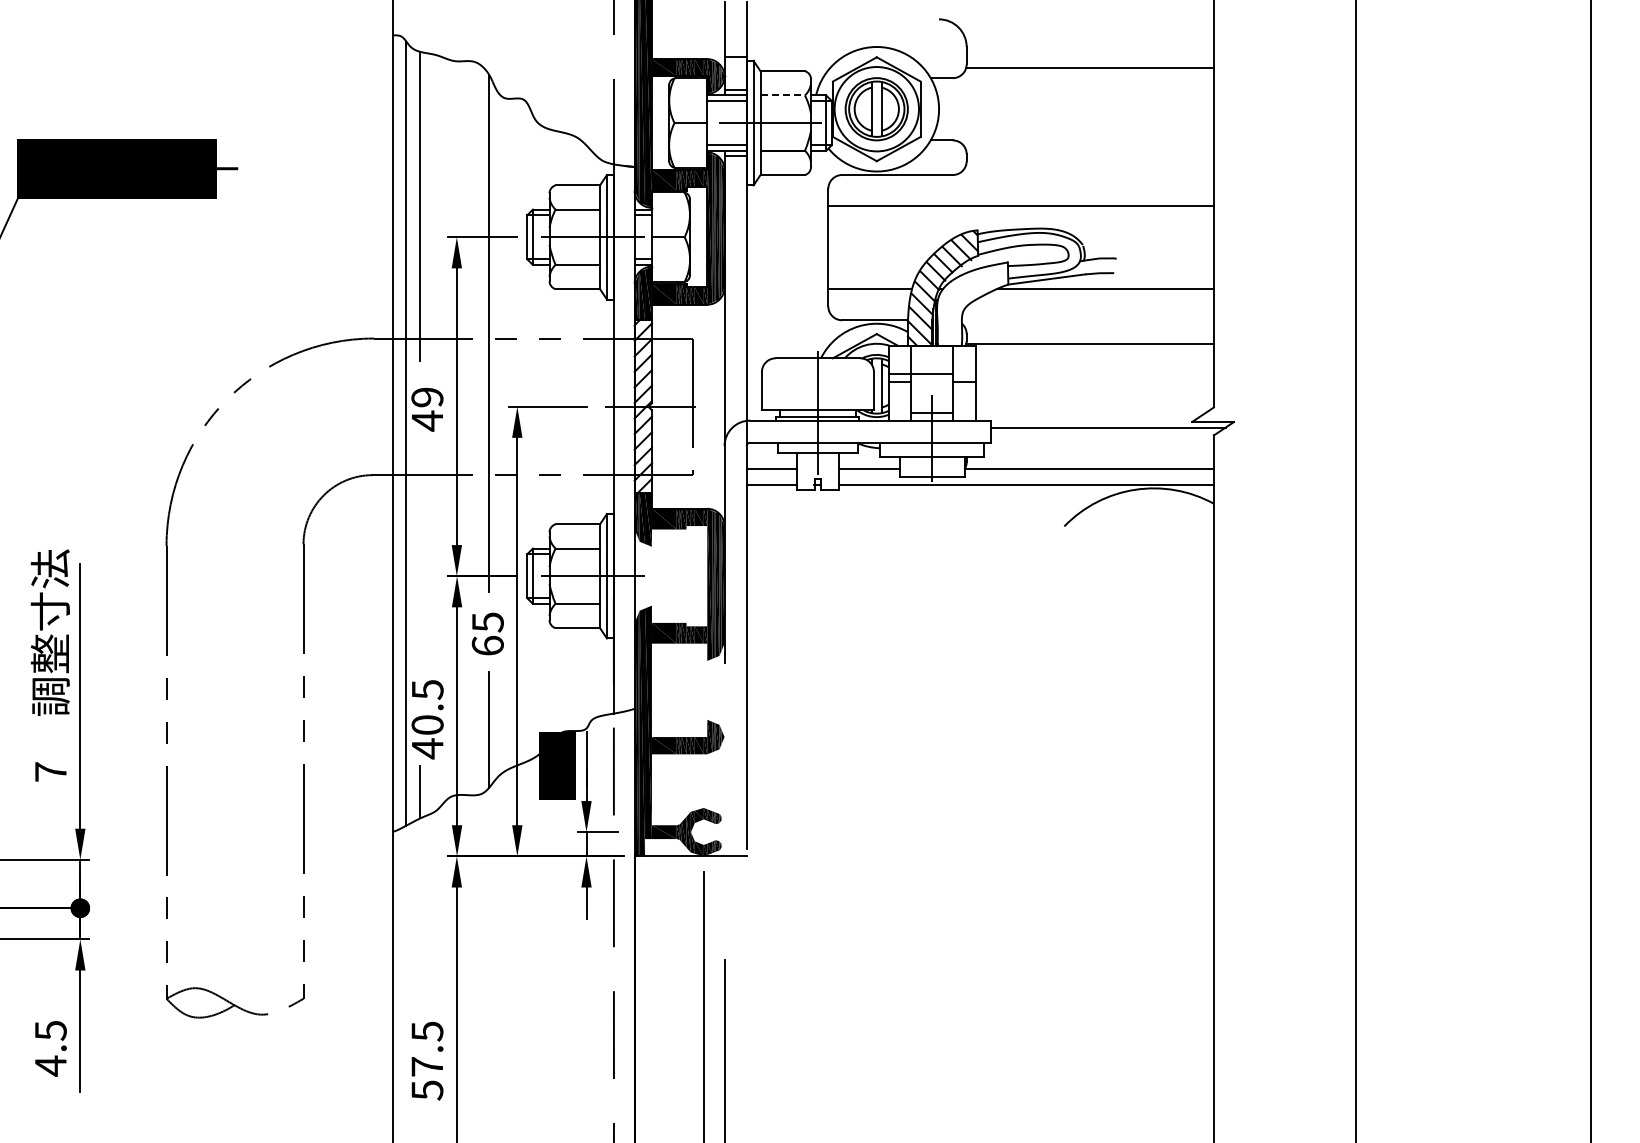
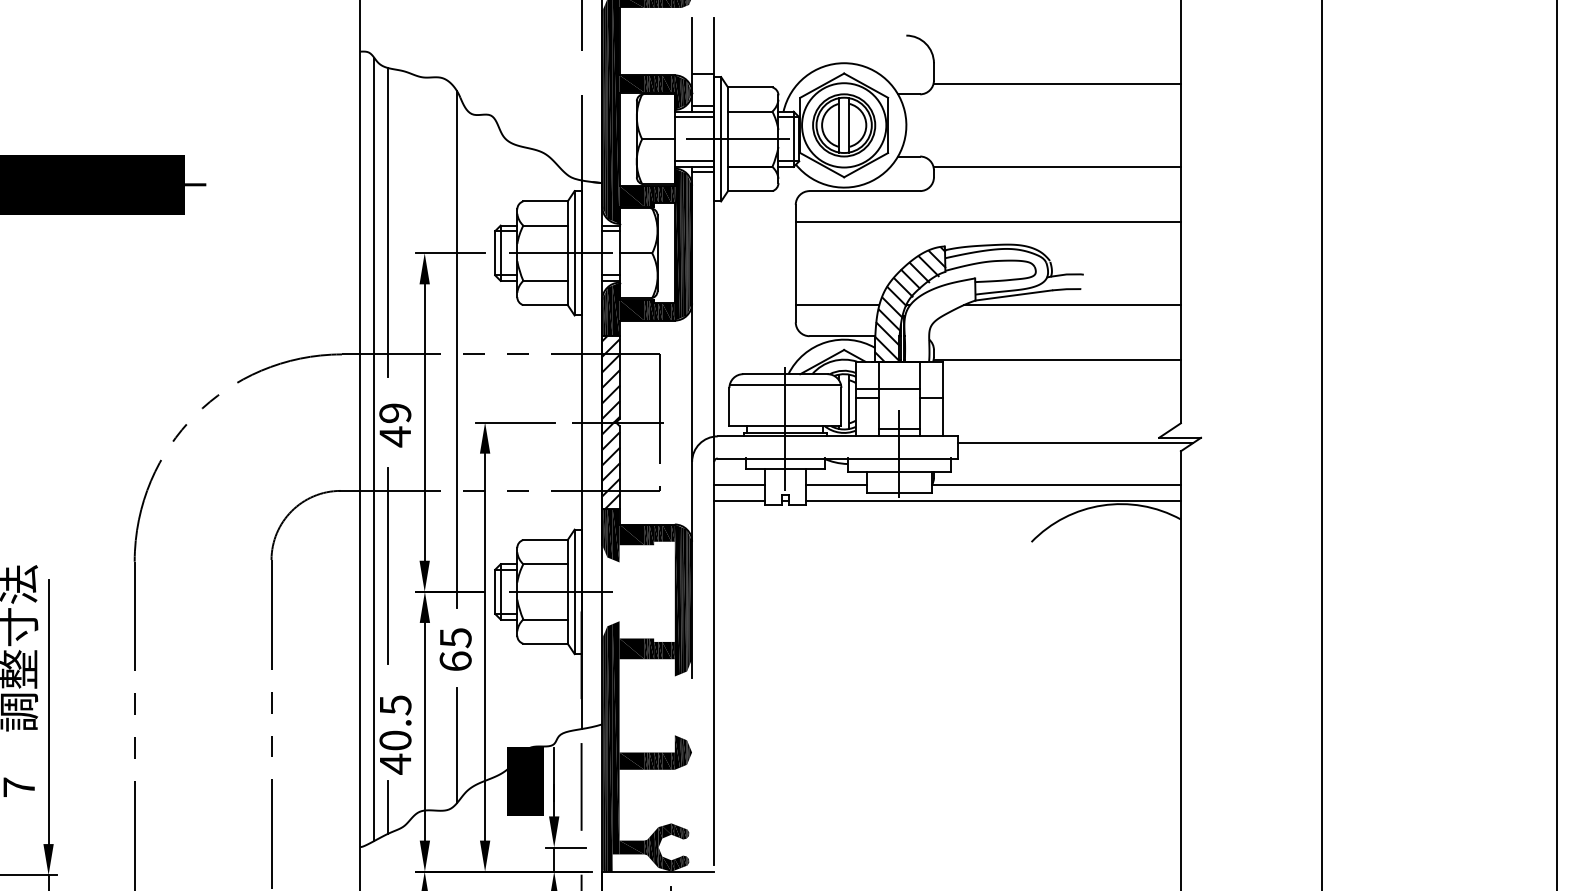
line: (783, 95) -> (750, 111), dashed -> solid
line: (1089, 150) -> (1056, 166), added
line: (817, 368) -> (784, 384), added
line: (420, 550) -> (388, 566), added

